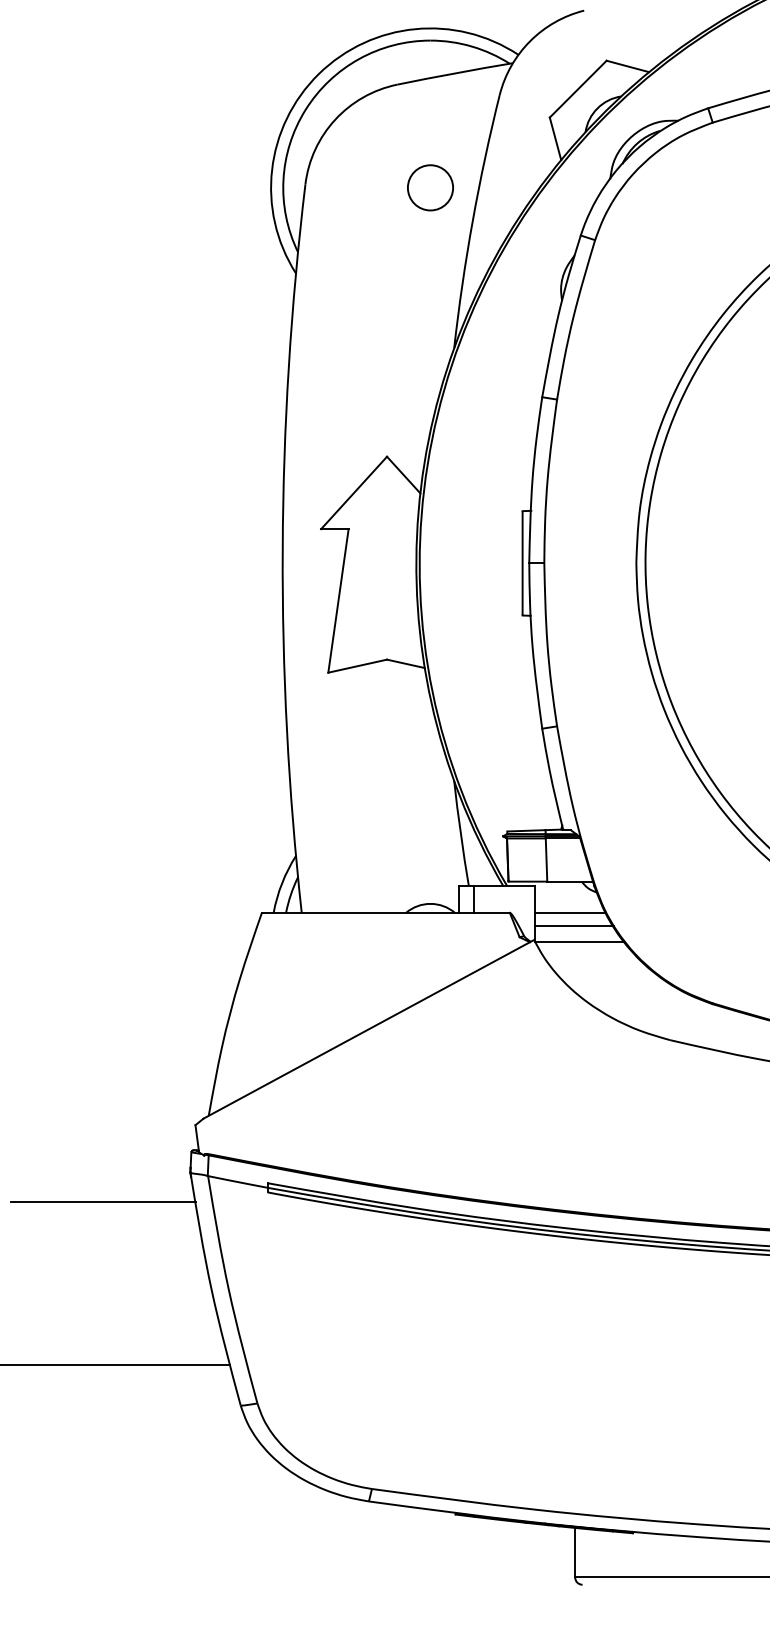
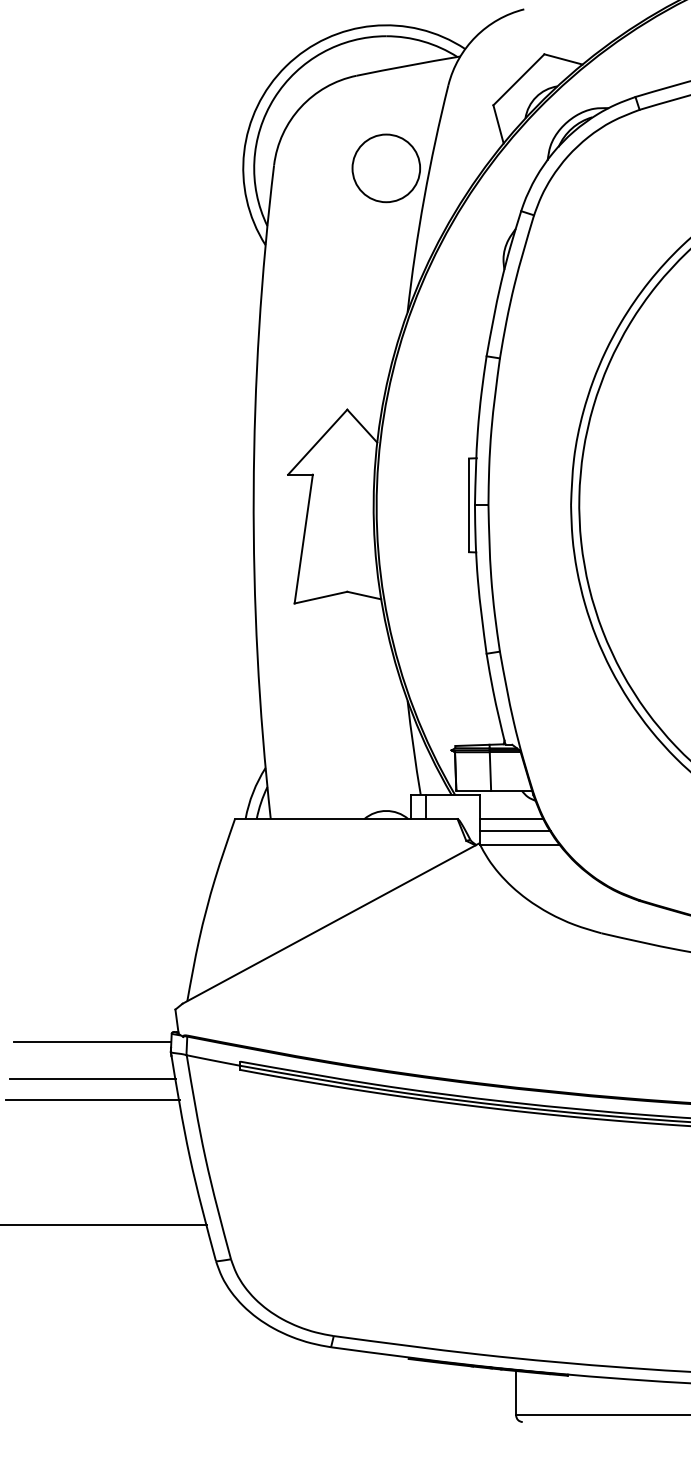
circle: (430, 187) -> (386, 168), size x1.67
line: (103, 1161) -> (92, 1042), added
line: (103, 1225) -> (92, 1099), added

